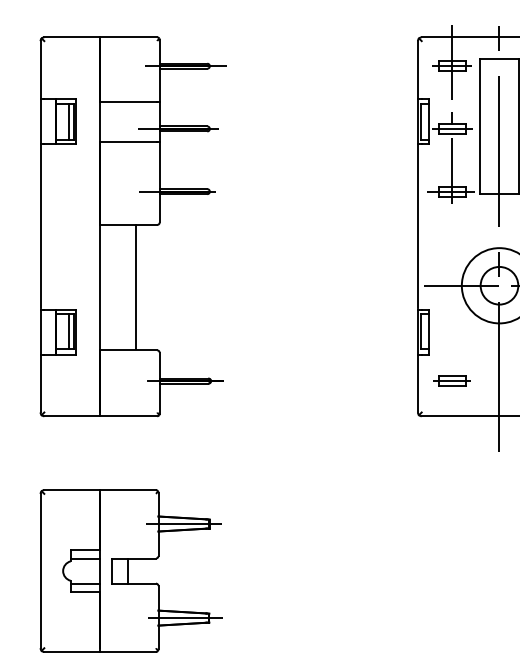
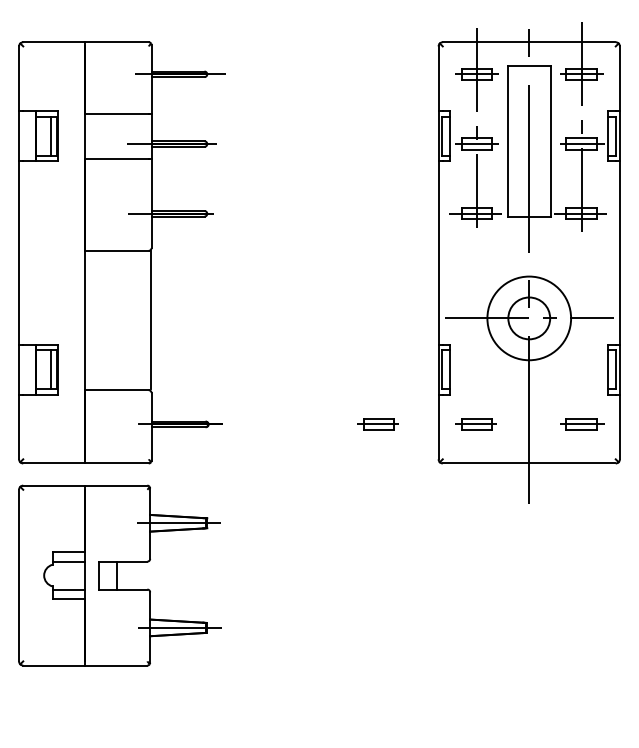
line: (136, 286) -> (151, 319), moved
part: (362, 381) -> (377, 424), added
part: (130, 570) -> (119, 575), moved

